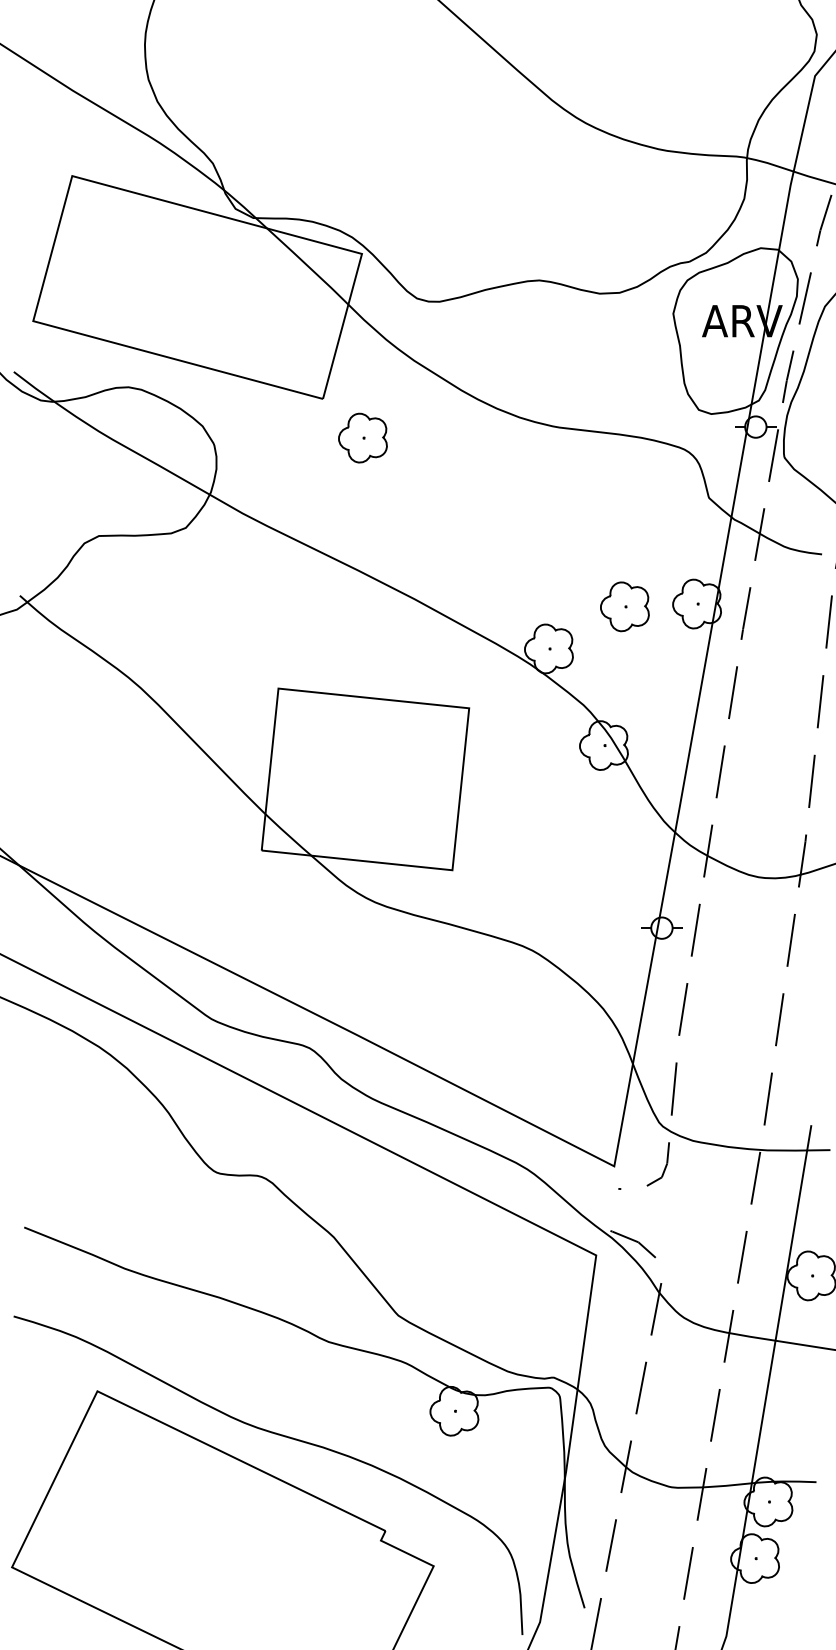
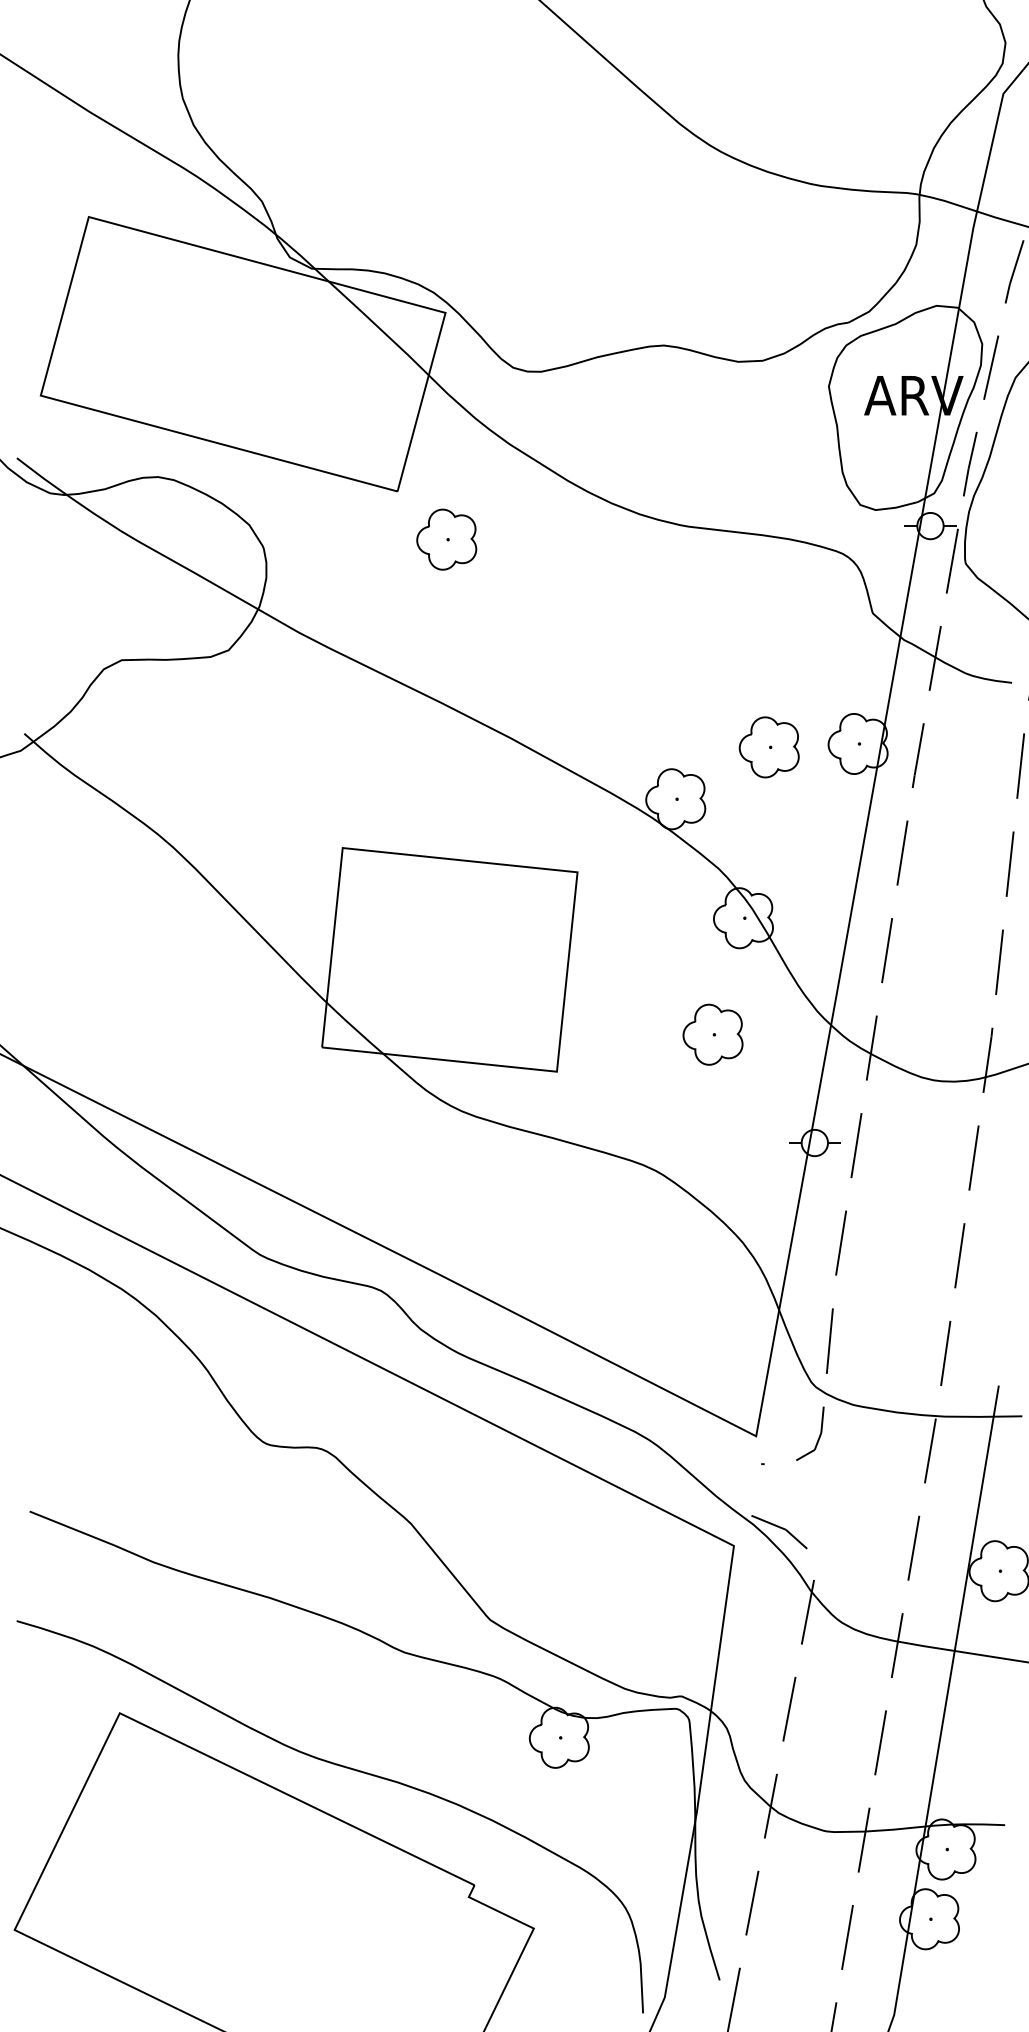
part: (578, 840) -> (712, 1034), added

